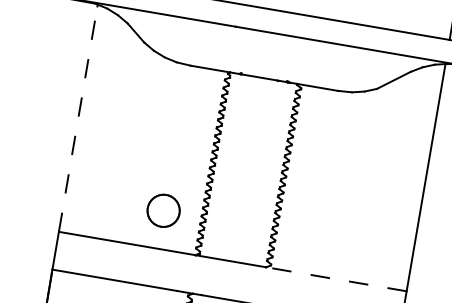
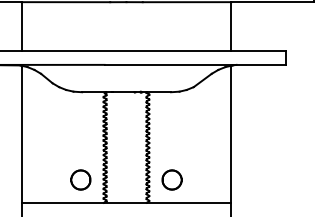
line: (78, 118) -> (21, 134), dashed -> solid
part: (314, 235) -> (171, 179), added
line: (335, 278) -> (188, 202), dashed -> solid

